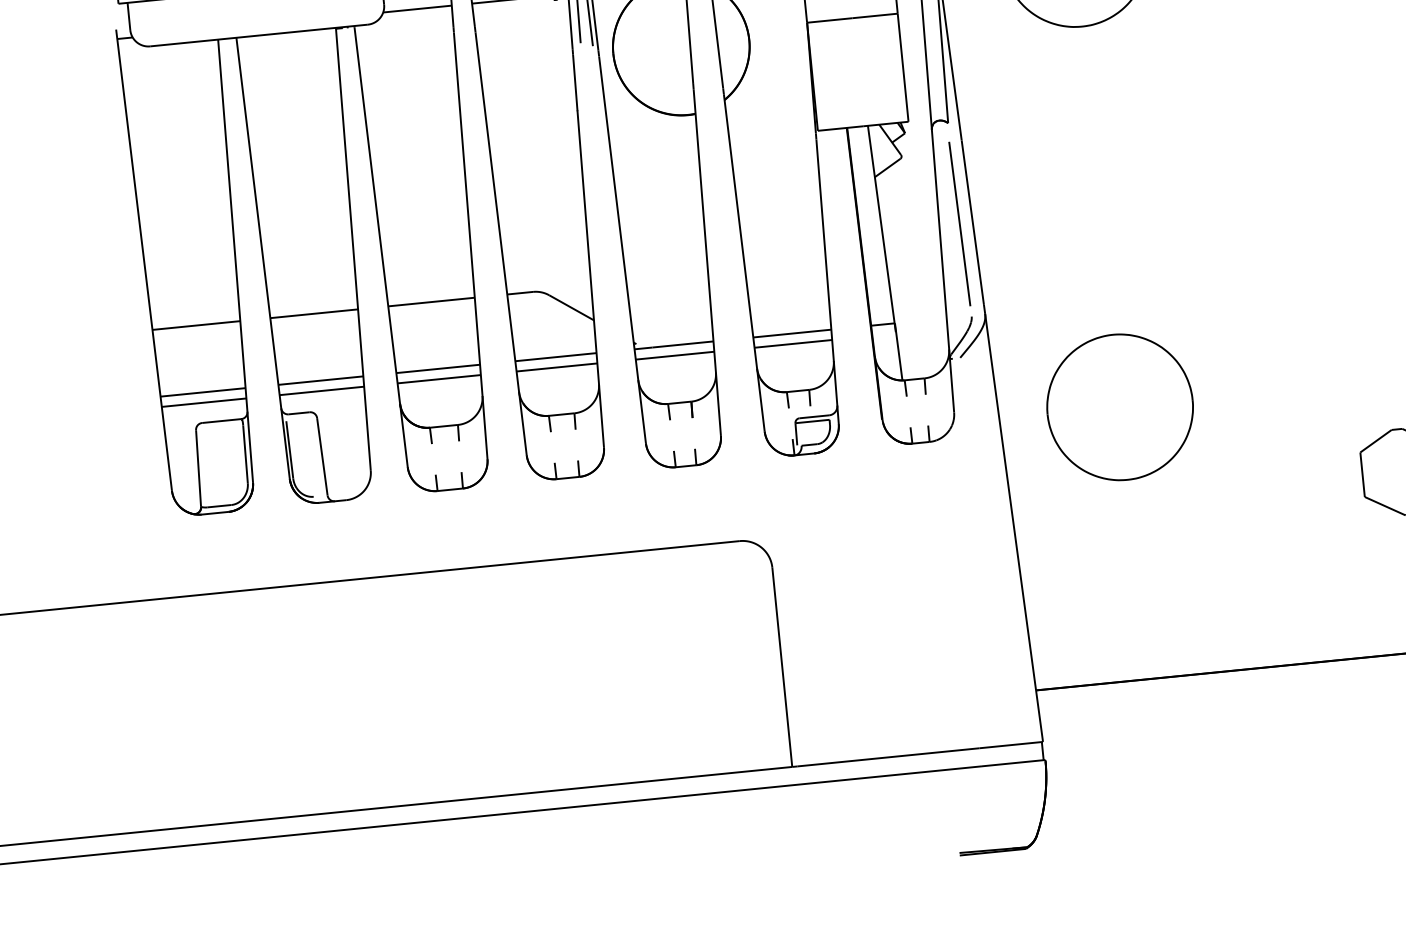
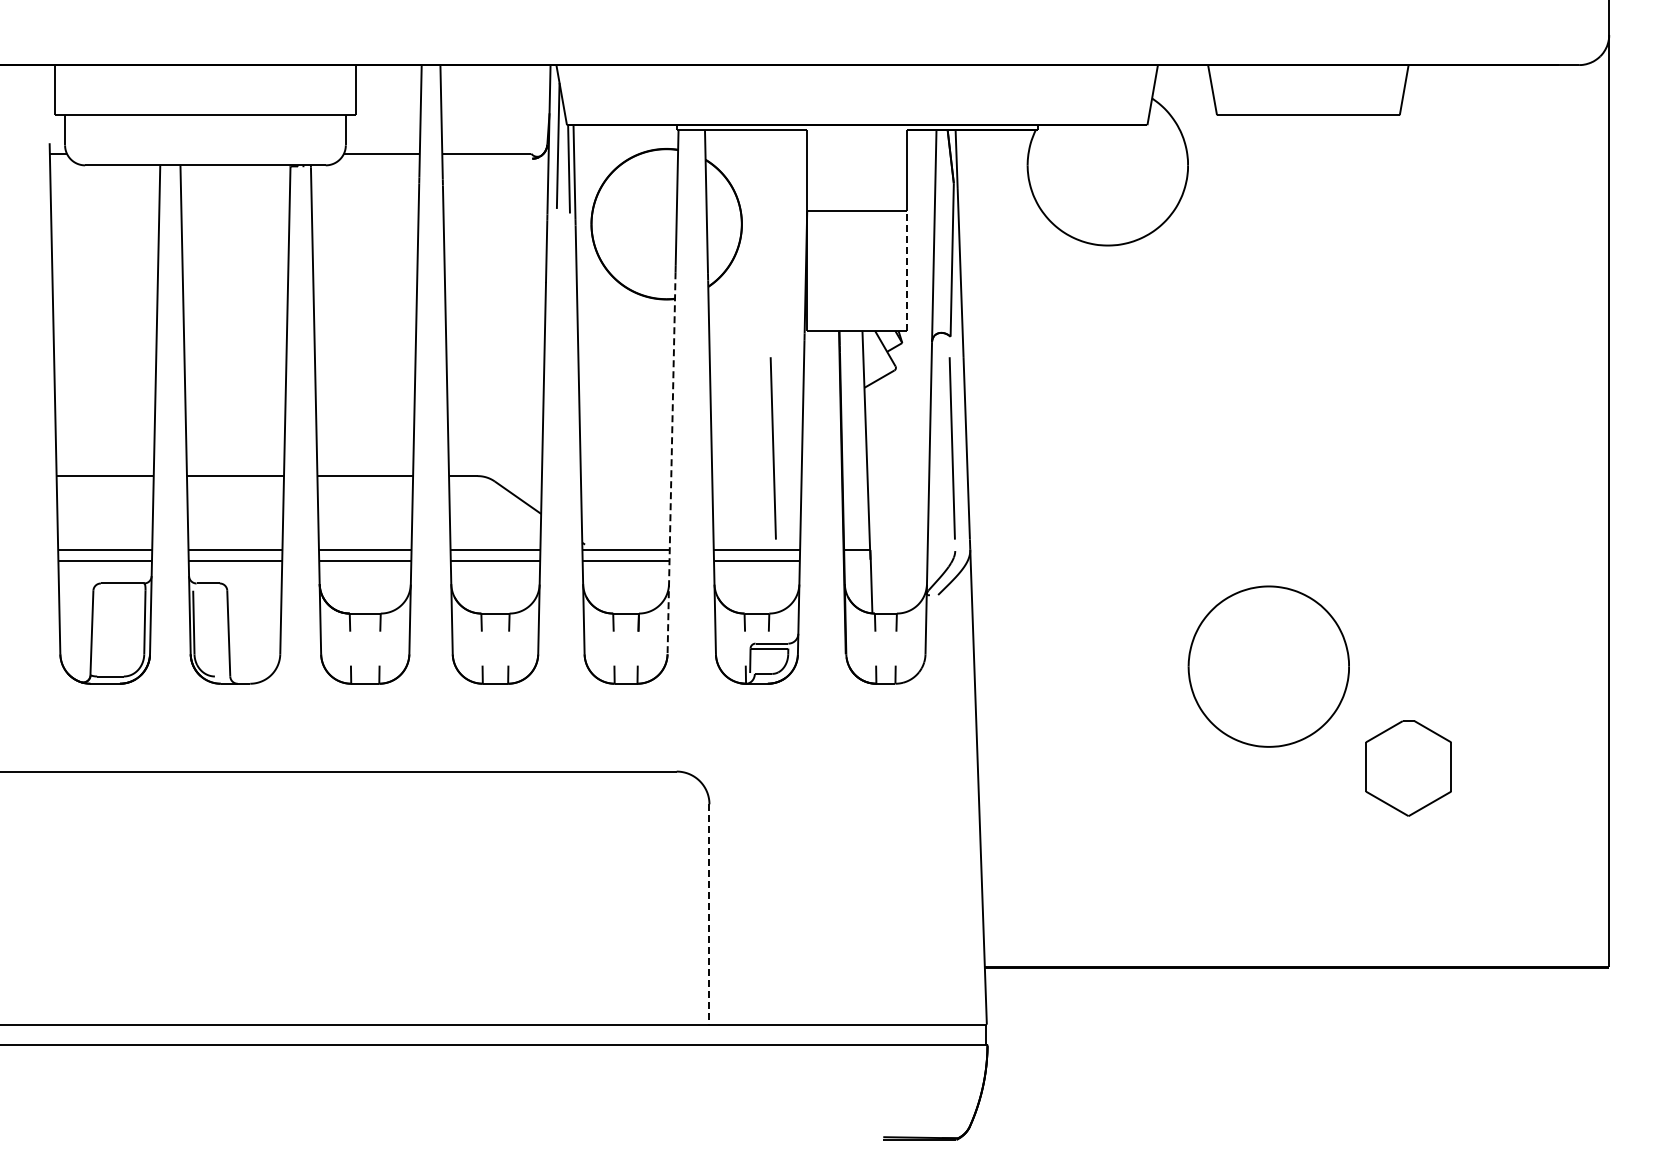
line: (903, 68) -> (907, 271), solid -> dashed
line: (797, 240) -> (772, 448), added
line: (707, 263) -> (671, 463), solid -> dashed
part: (1119, 407) -> (1268, 666), moved
line: (782, 668) -> (709, 915), solid -> dashed

